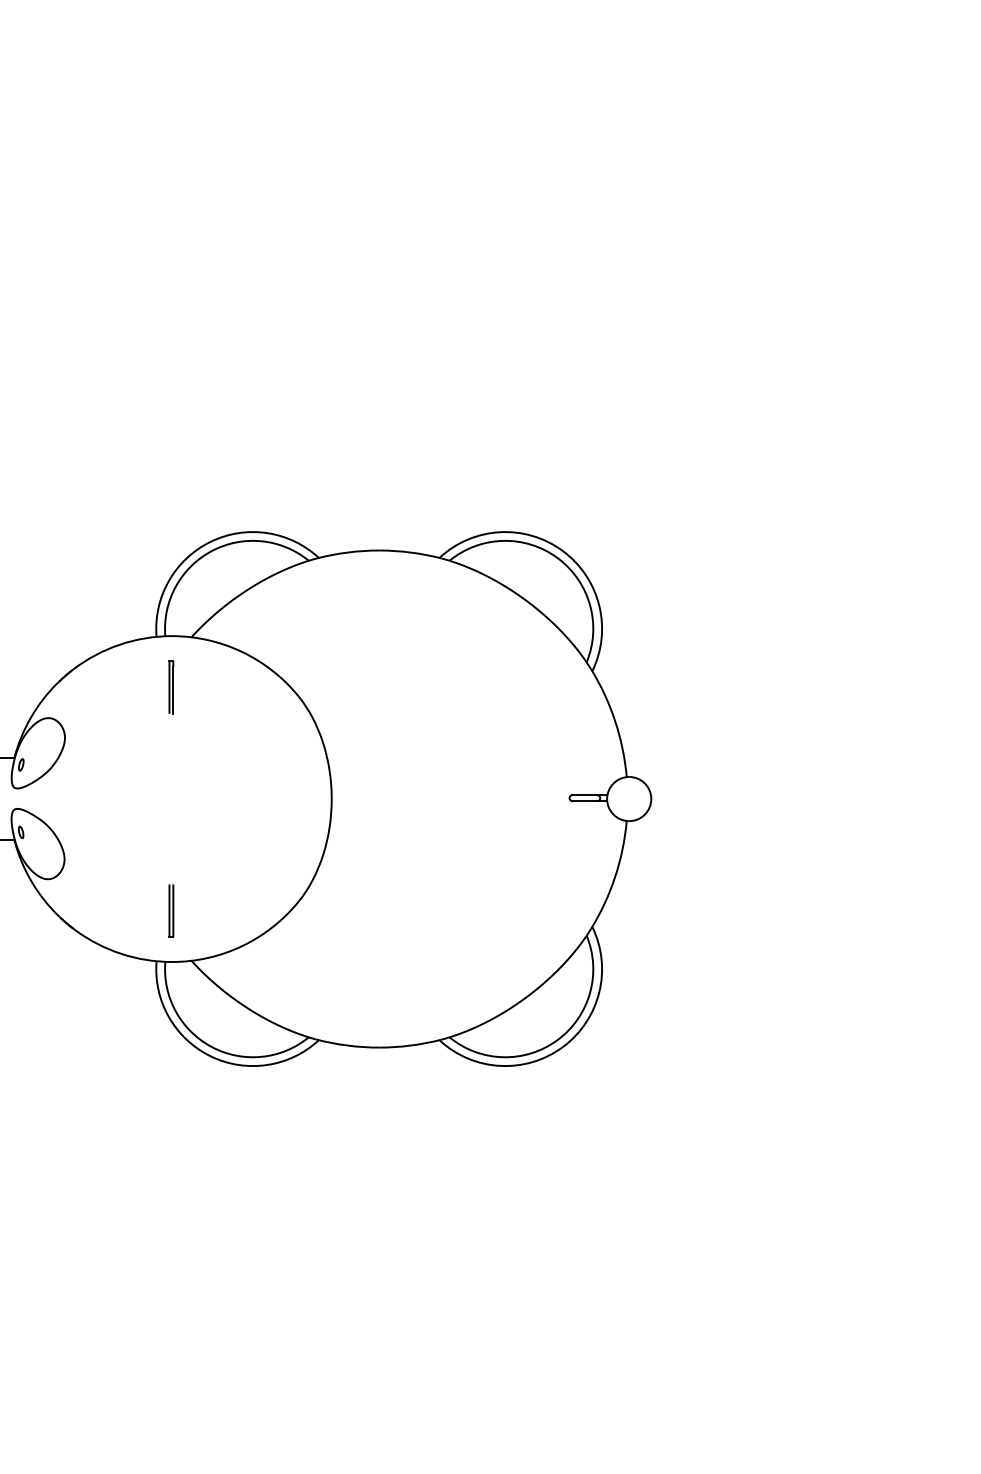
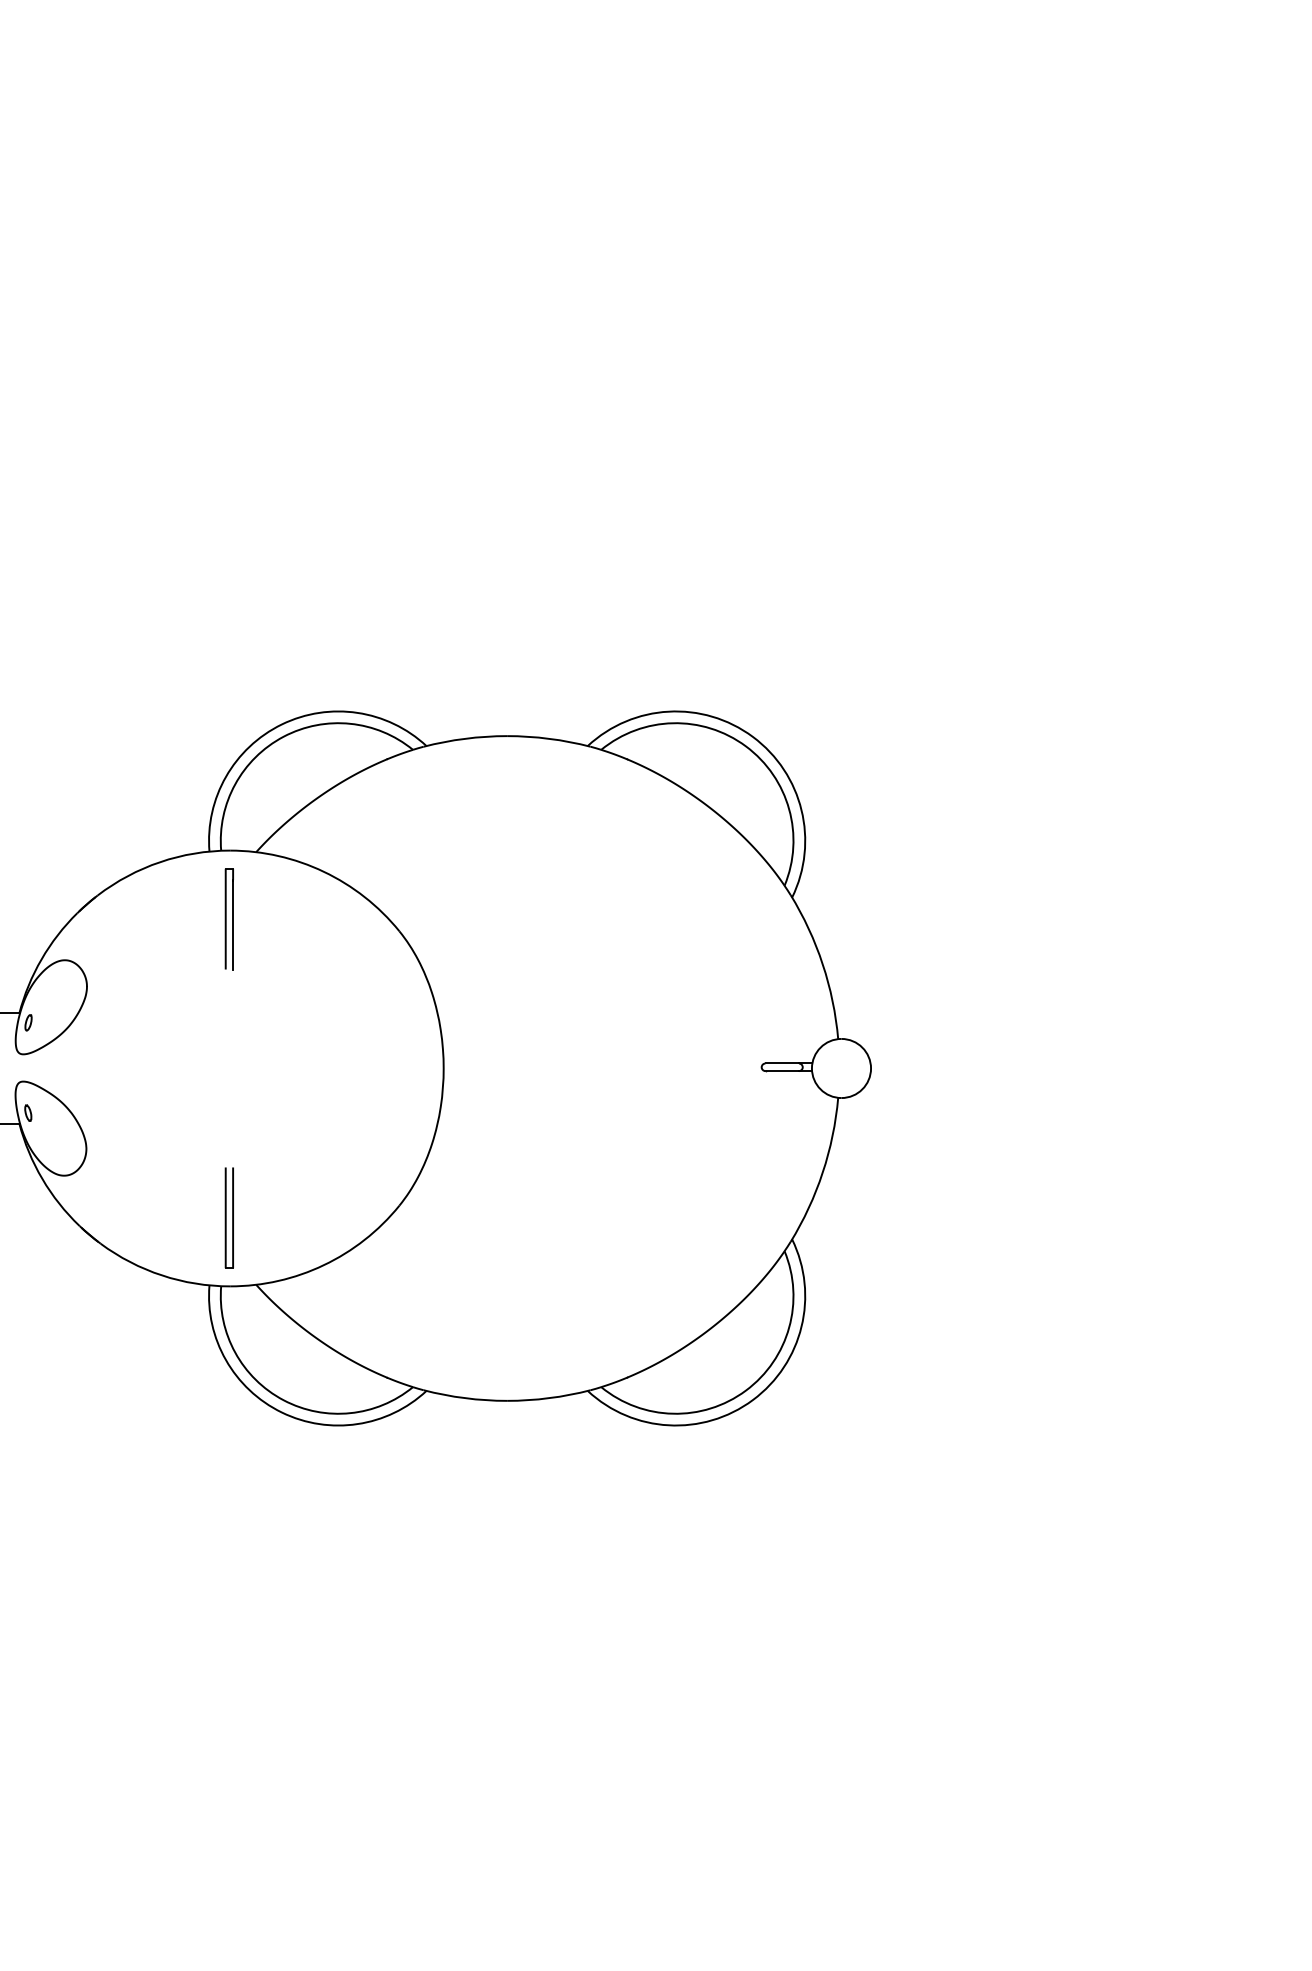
part: (170, 687) -> (228, 919), size x1.43
part: (170, 910) -> (228, 1217), size x1.43

